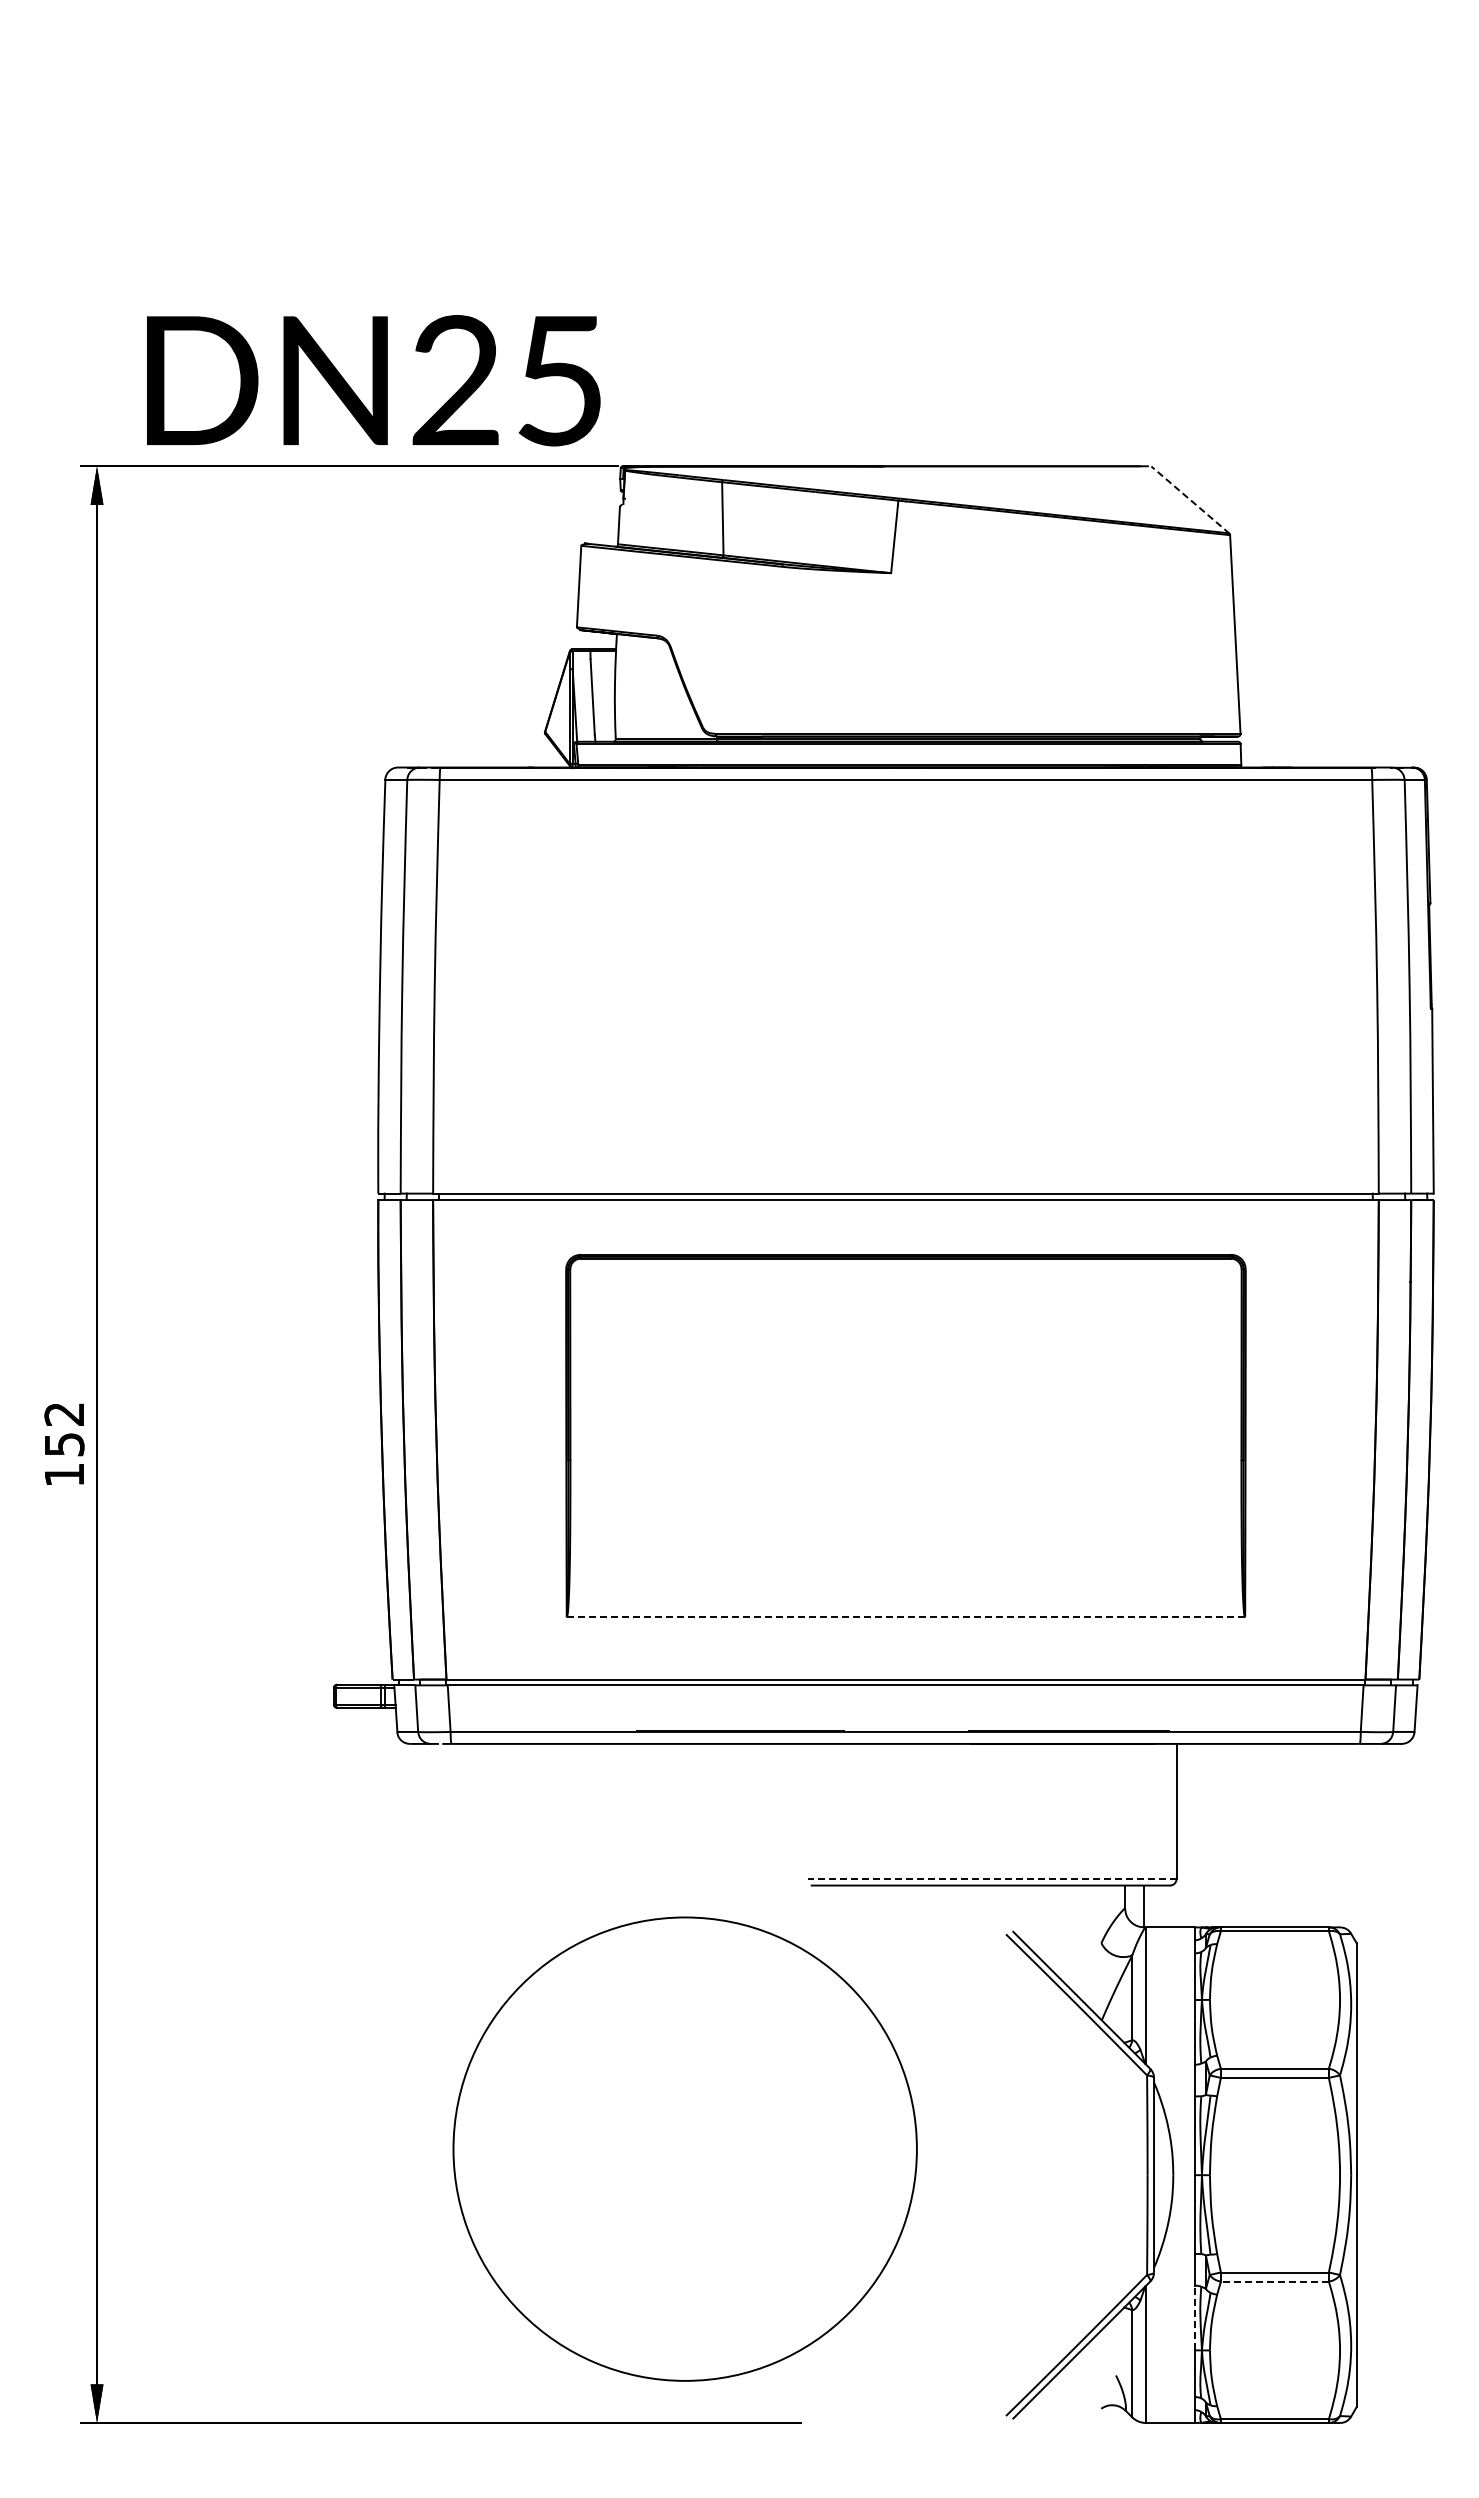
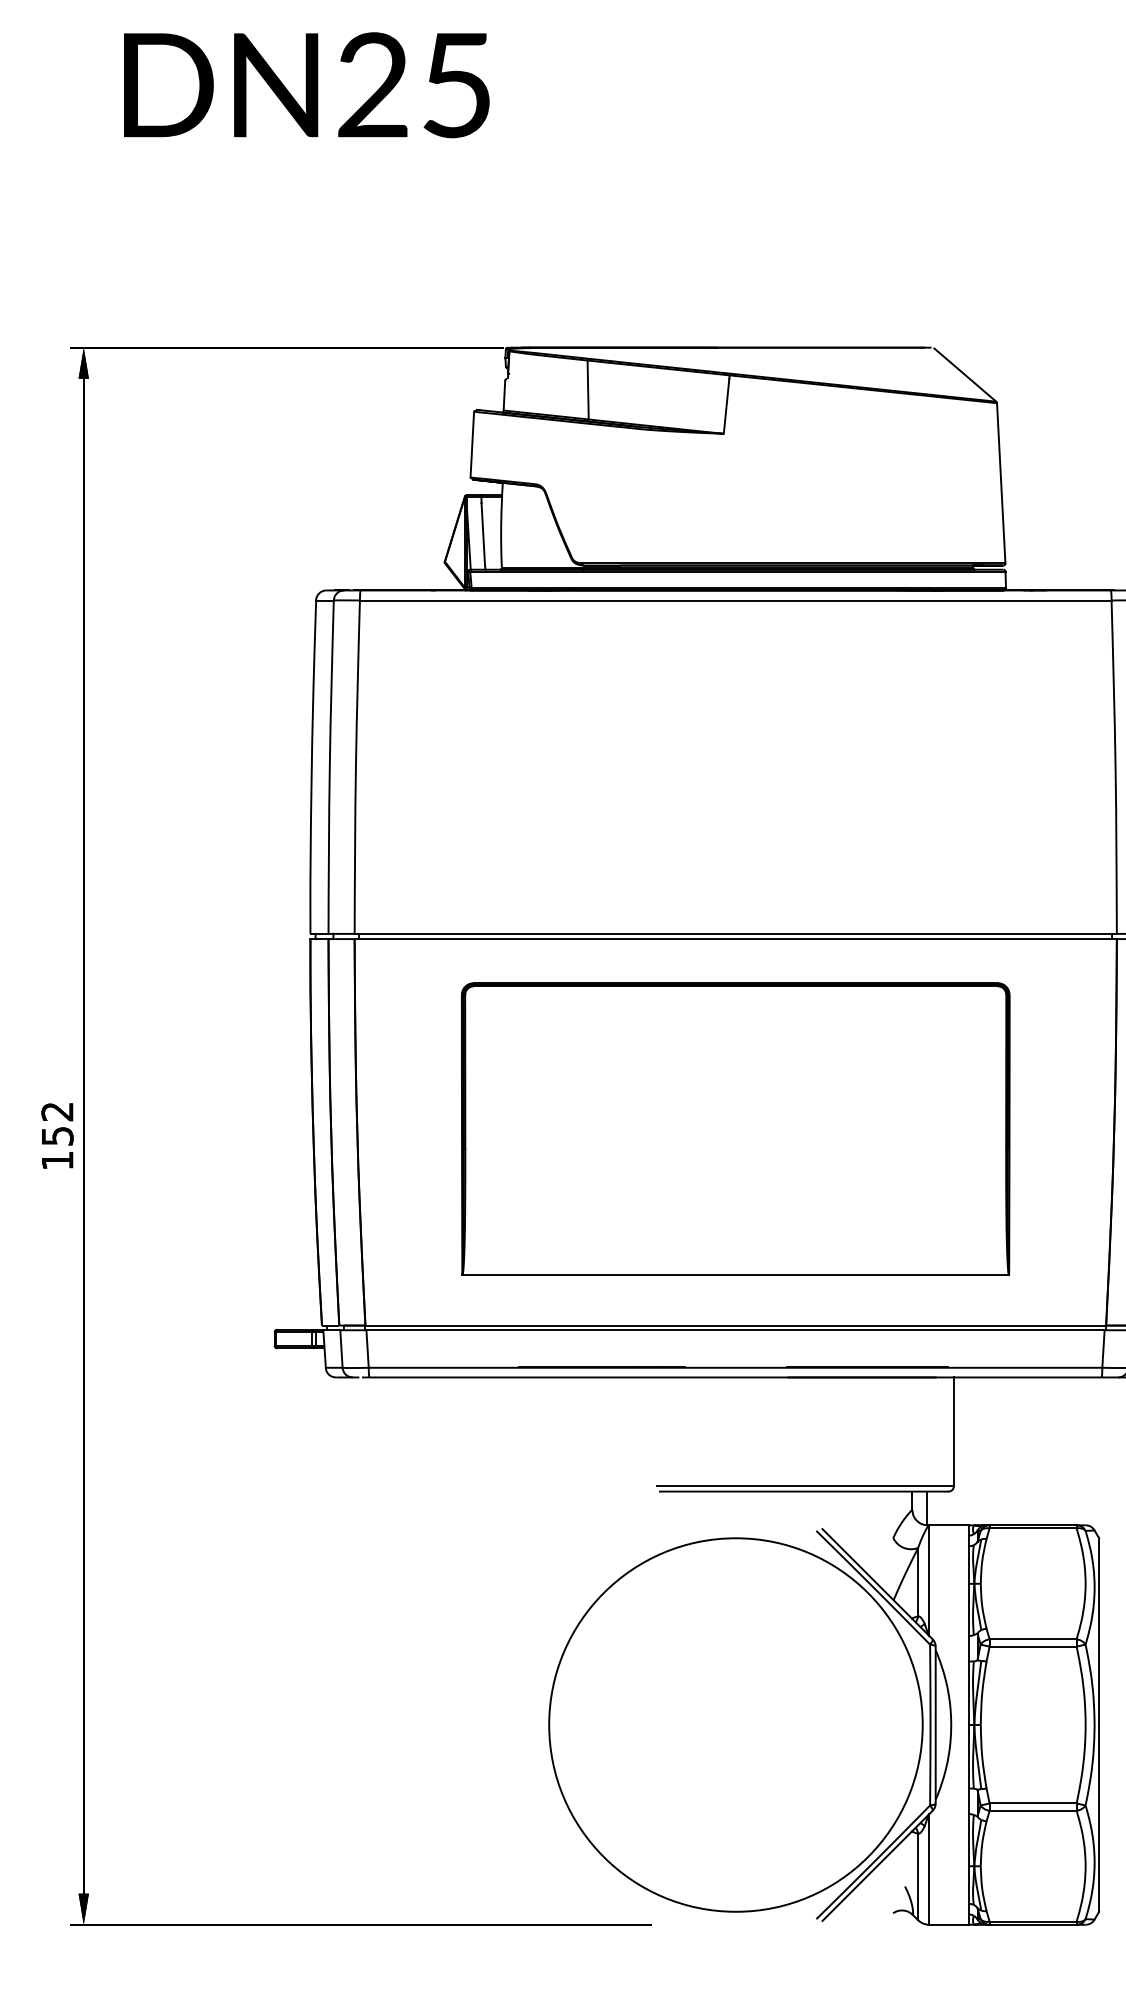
text: (373, 380) -> (306, 85), moved
line: (1190, 500) -> (965, 375), dashed -> solid
line: (906, 1617) -> (736, 1275), dashed -> solid
line: (991, 1879) -> (804, 1486), dashed -> solid
circle: (684, 2148) -> (735, 1724), moved
line: (1274, 2281) -> (1032, 1810), dashed -> solid
line: (1194, 2317) -> (968, 1839), dashed -> solid

